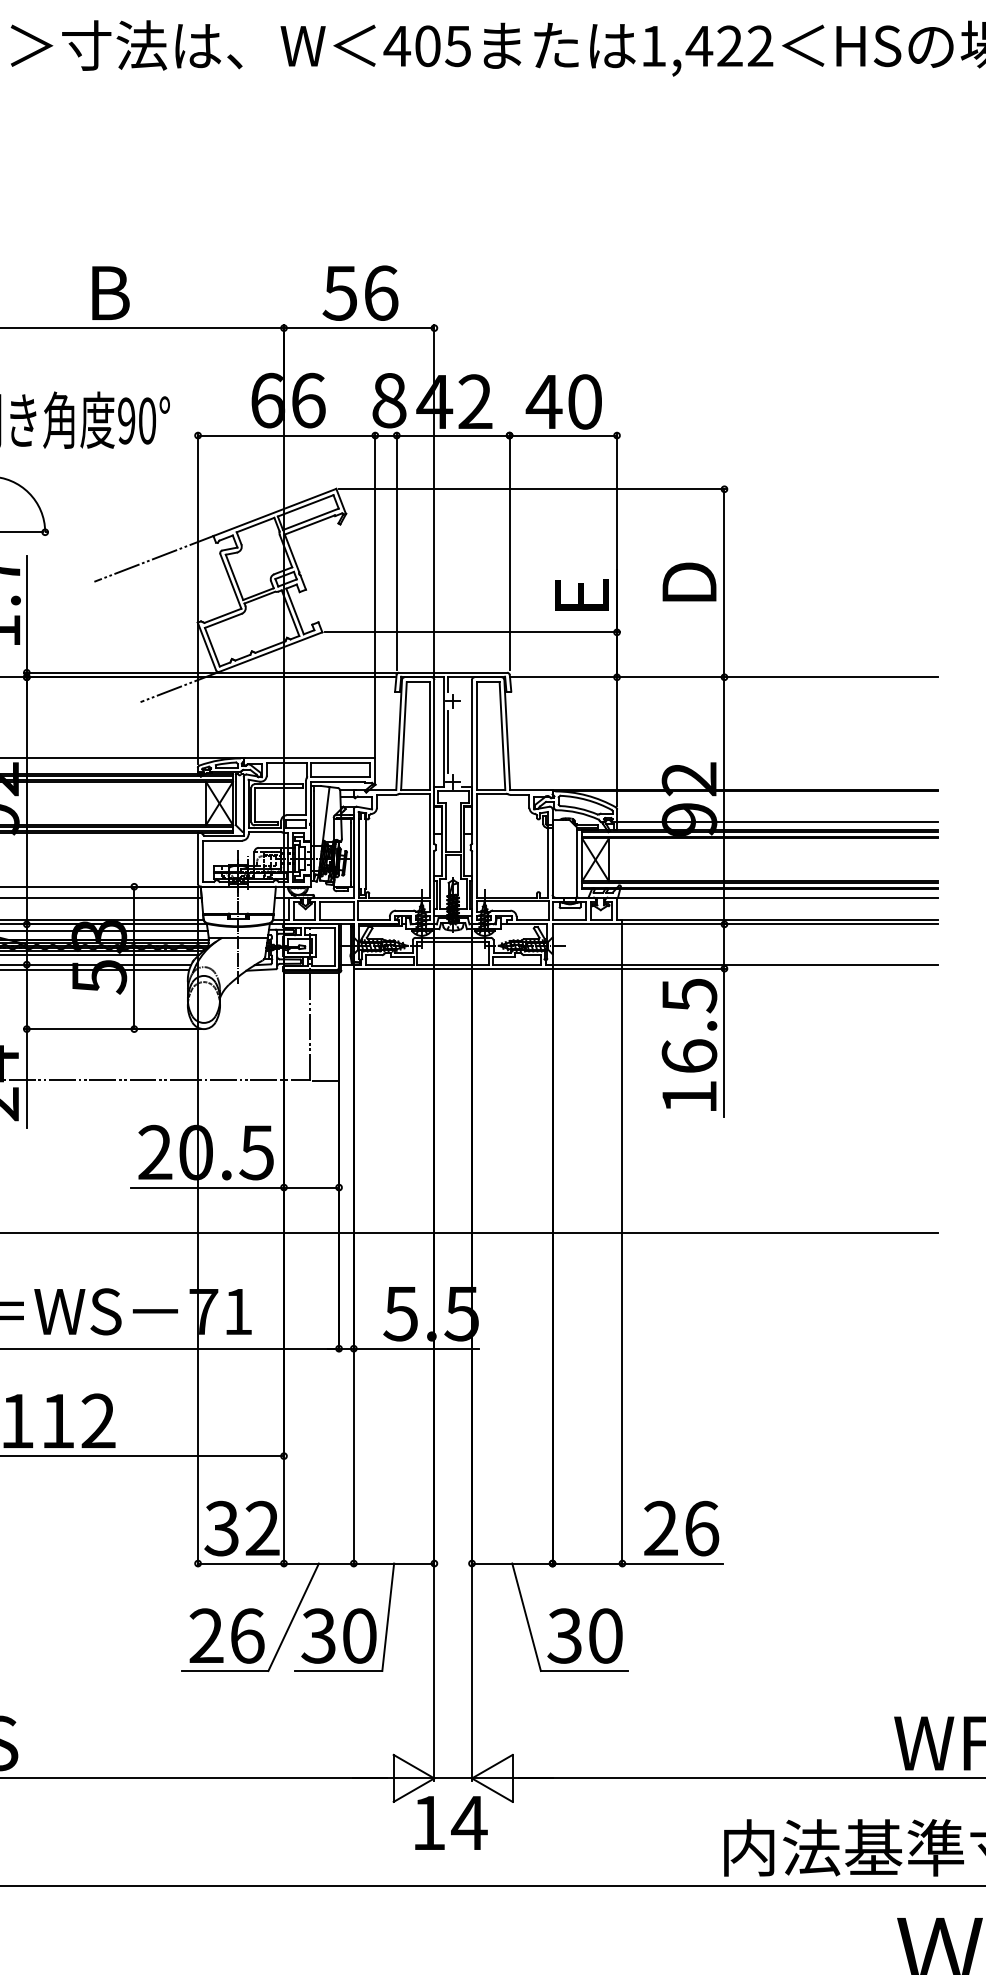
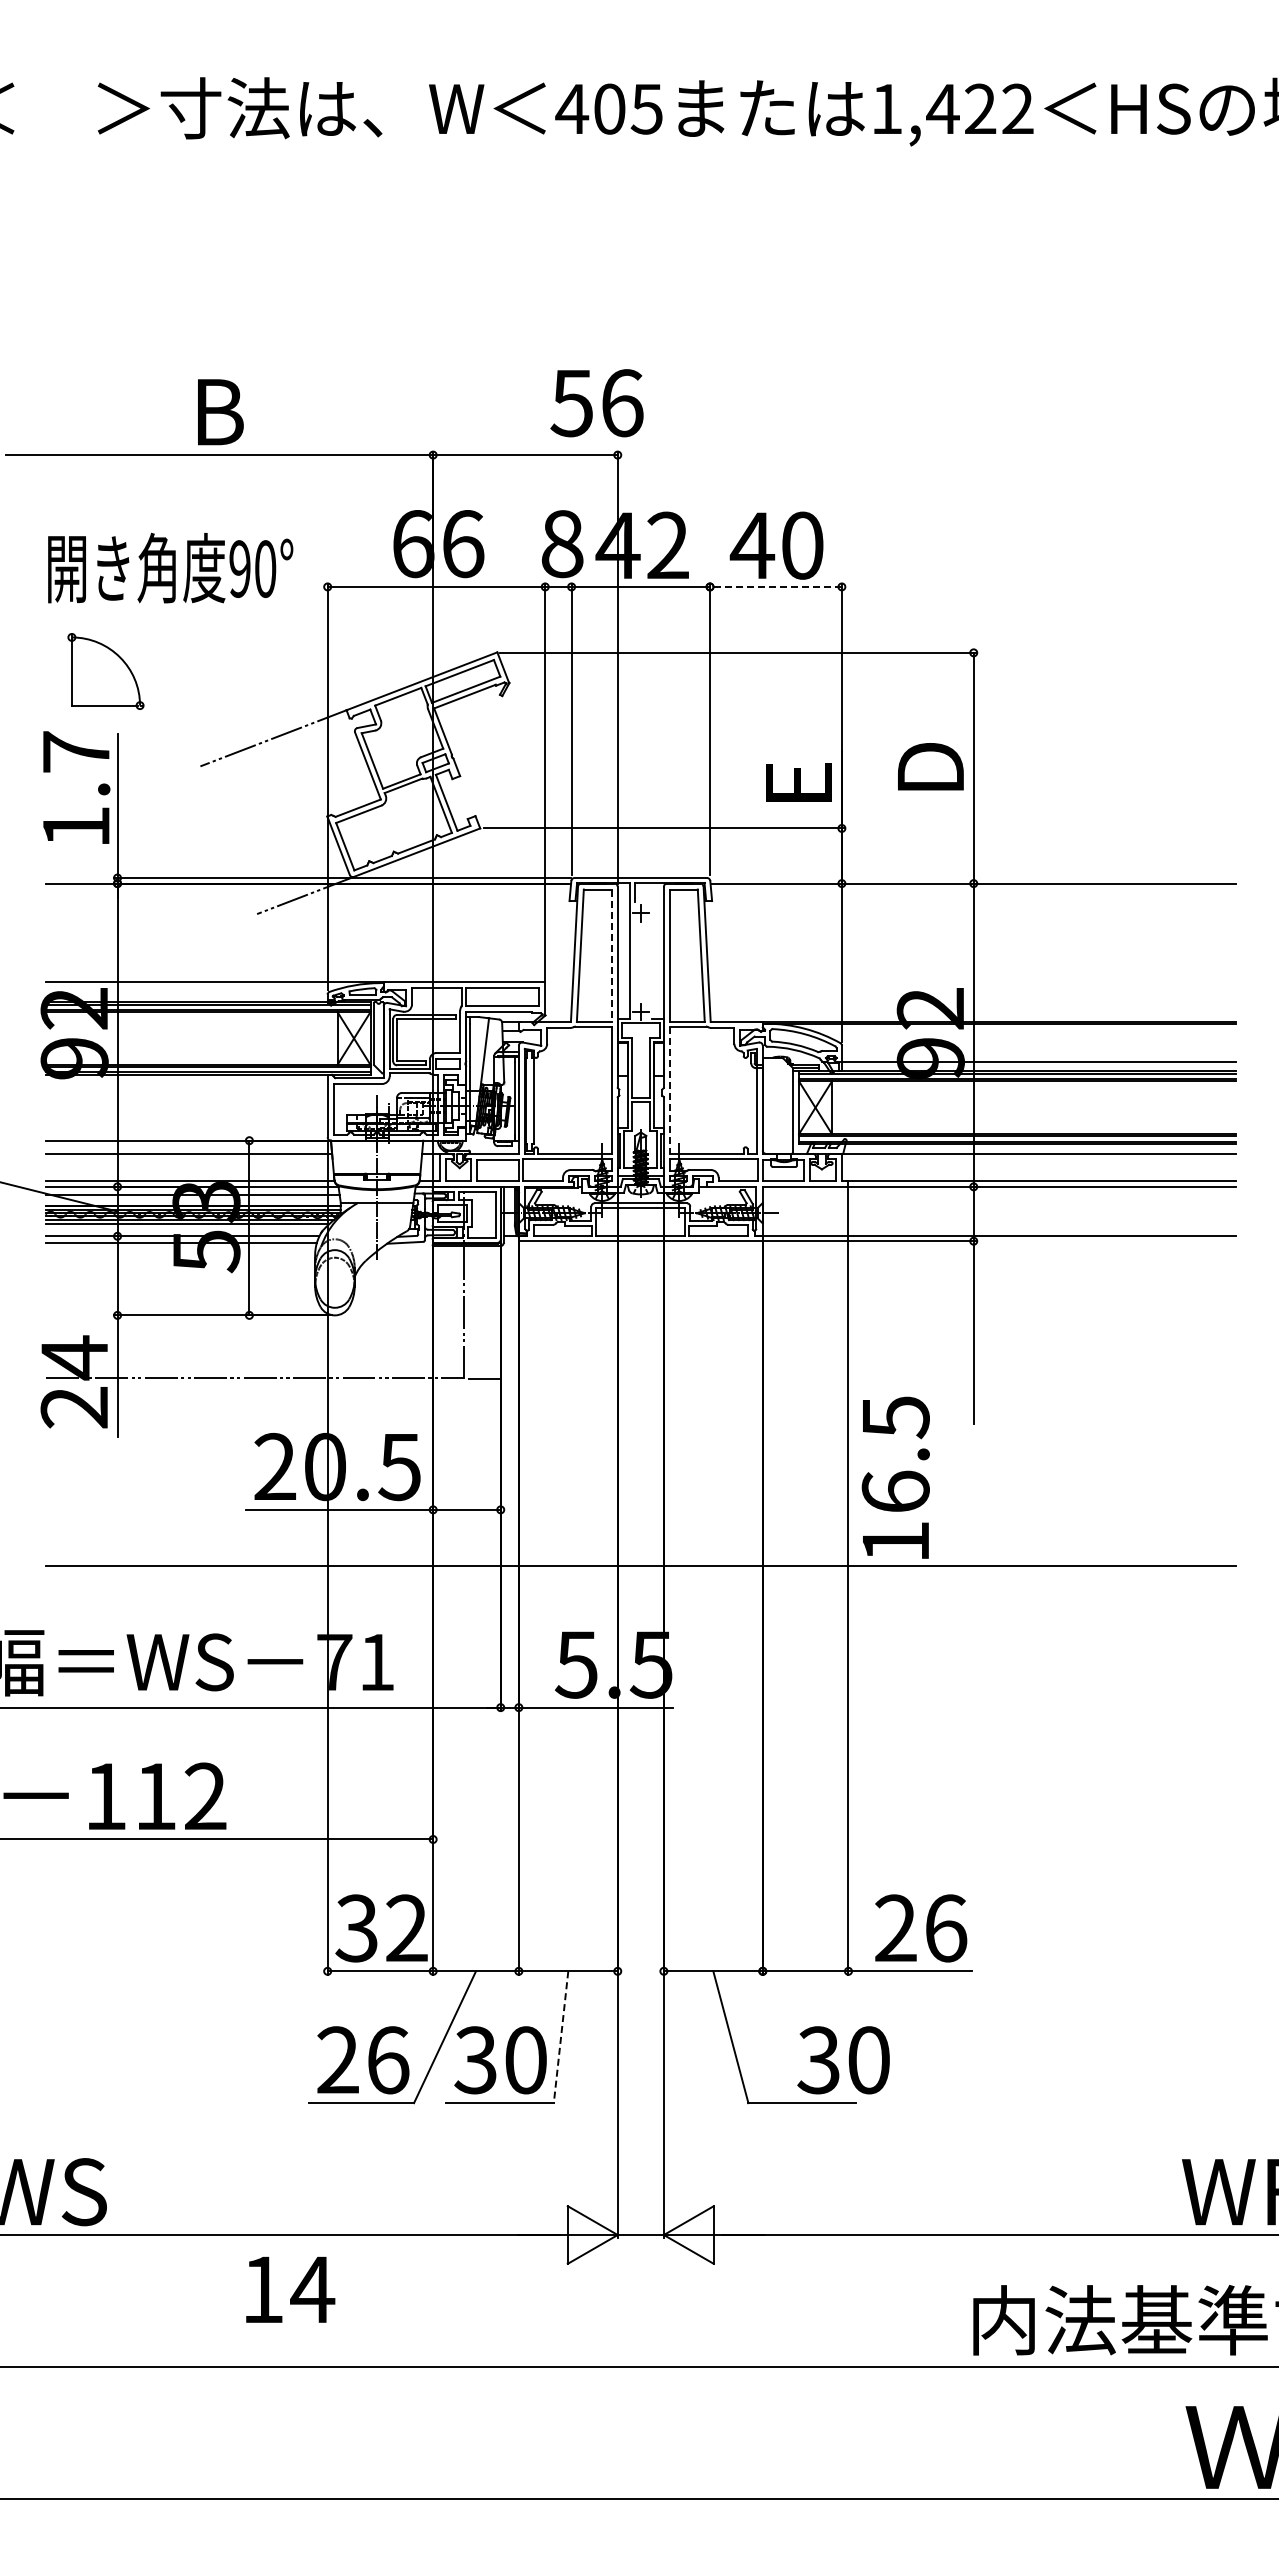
text: (360, 293) -> (596, 403), moved
line: (562, 435) -> (775, 586), solid -> dashed
line: (429, 736) -> (611, 956), solid -> dashed
line: (448, 741) -> (634, 962), removed
line: (476, 845) -> (669, 1090), solid -> dashed
text: (689, 1044) -> (895, 1477), moved
line: (388, 1617) -> (561, 2037), solid -> dashed
text: (584, 1636) -> (843, 2060), moved
text: (451, 1822) -> (290, 2289), moved

